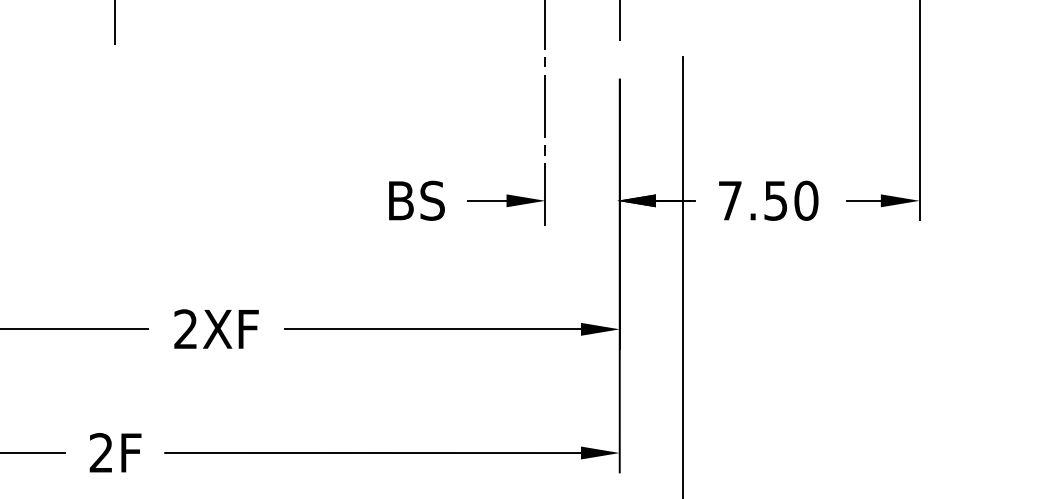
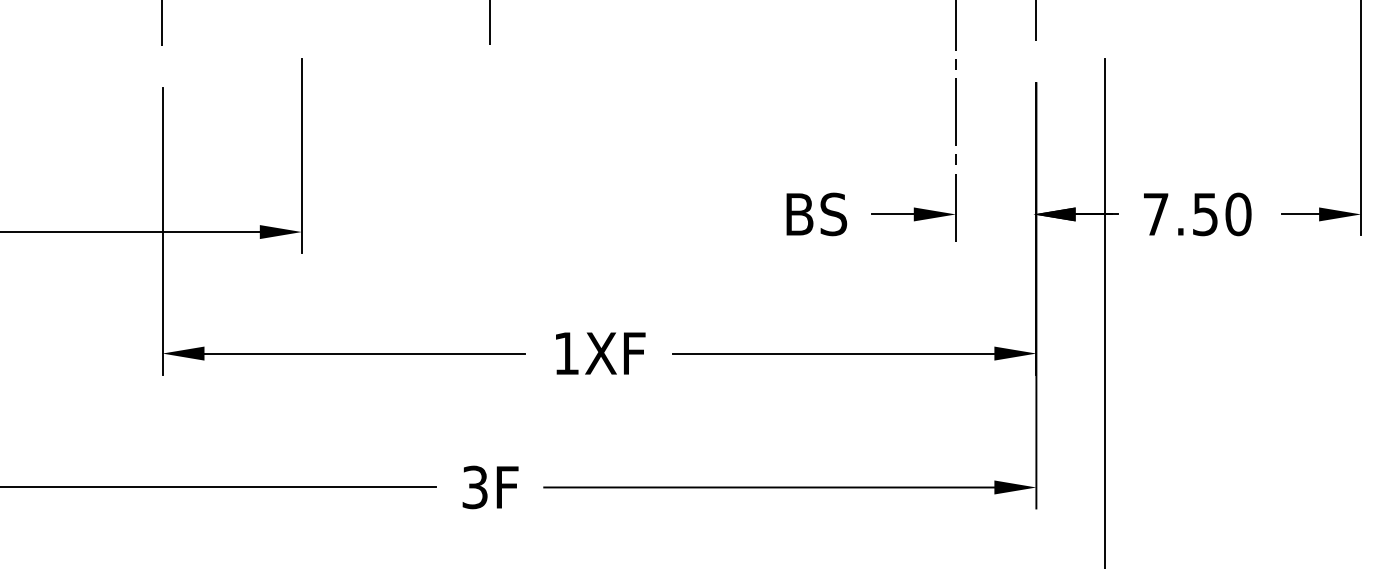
text: (185, 328) -> (566, 352), 2XF -> 1XF
text: (100, 453) -> (474, 487), 2F -> 3F

